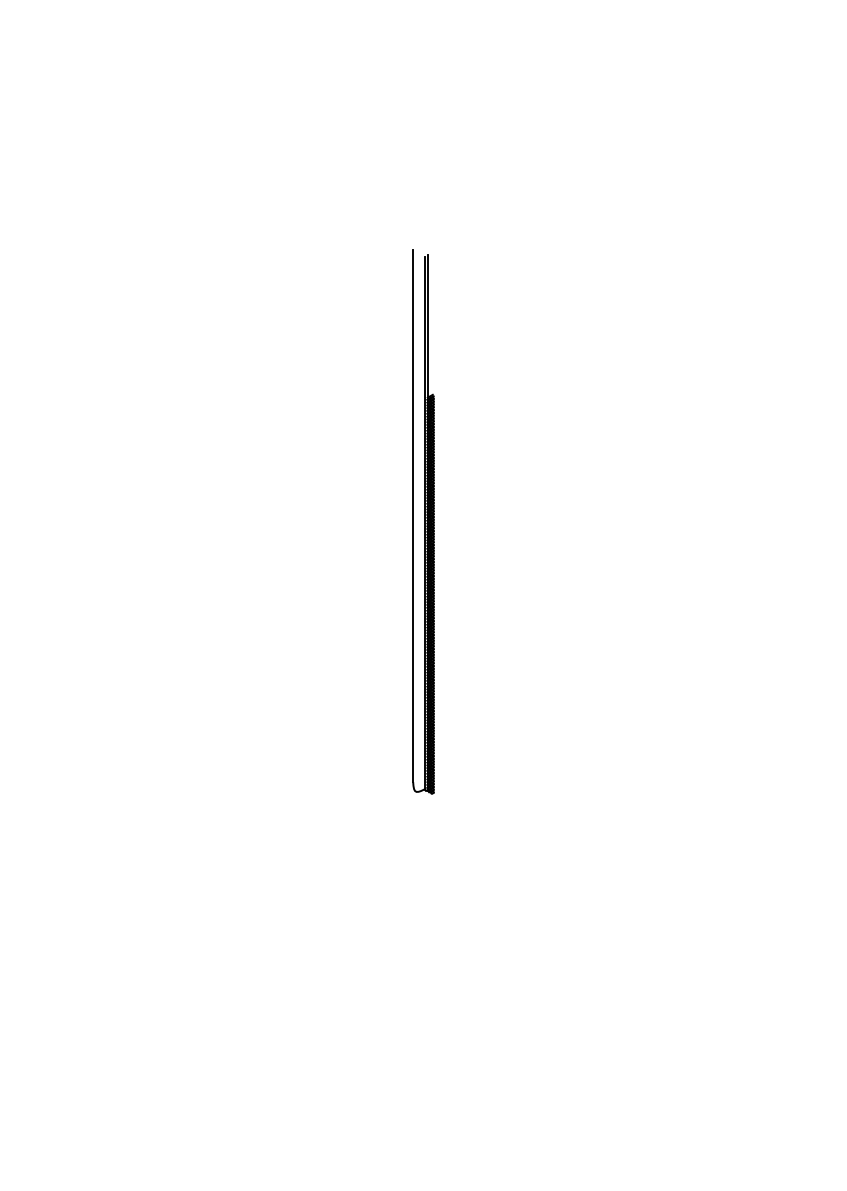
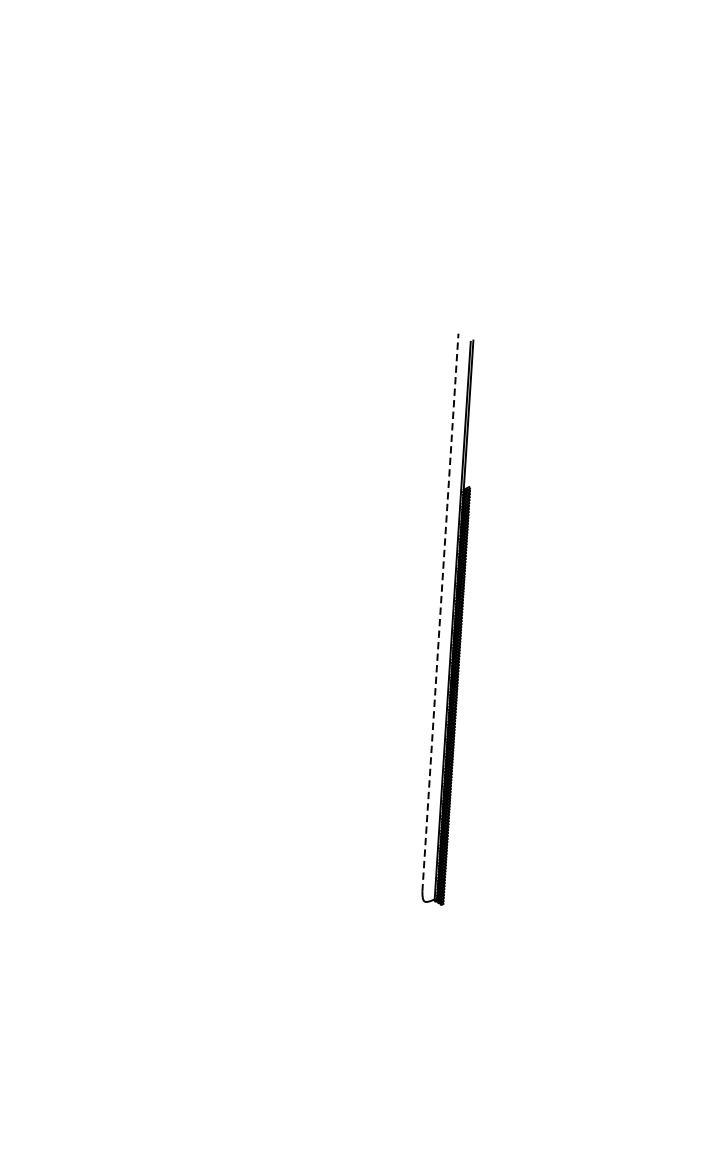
line: (413, 515) -> (440, 612), solid -> dashed

